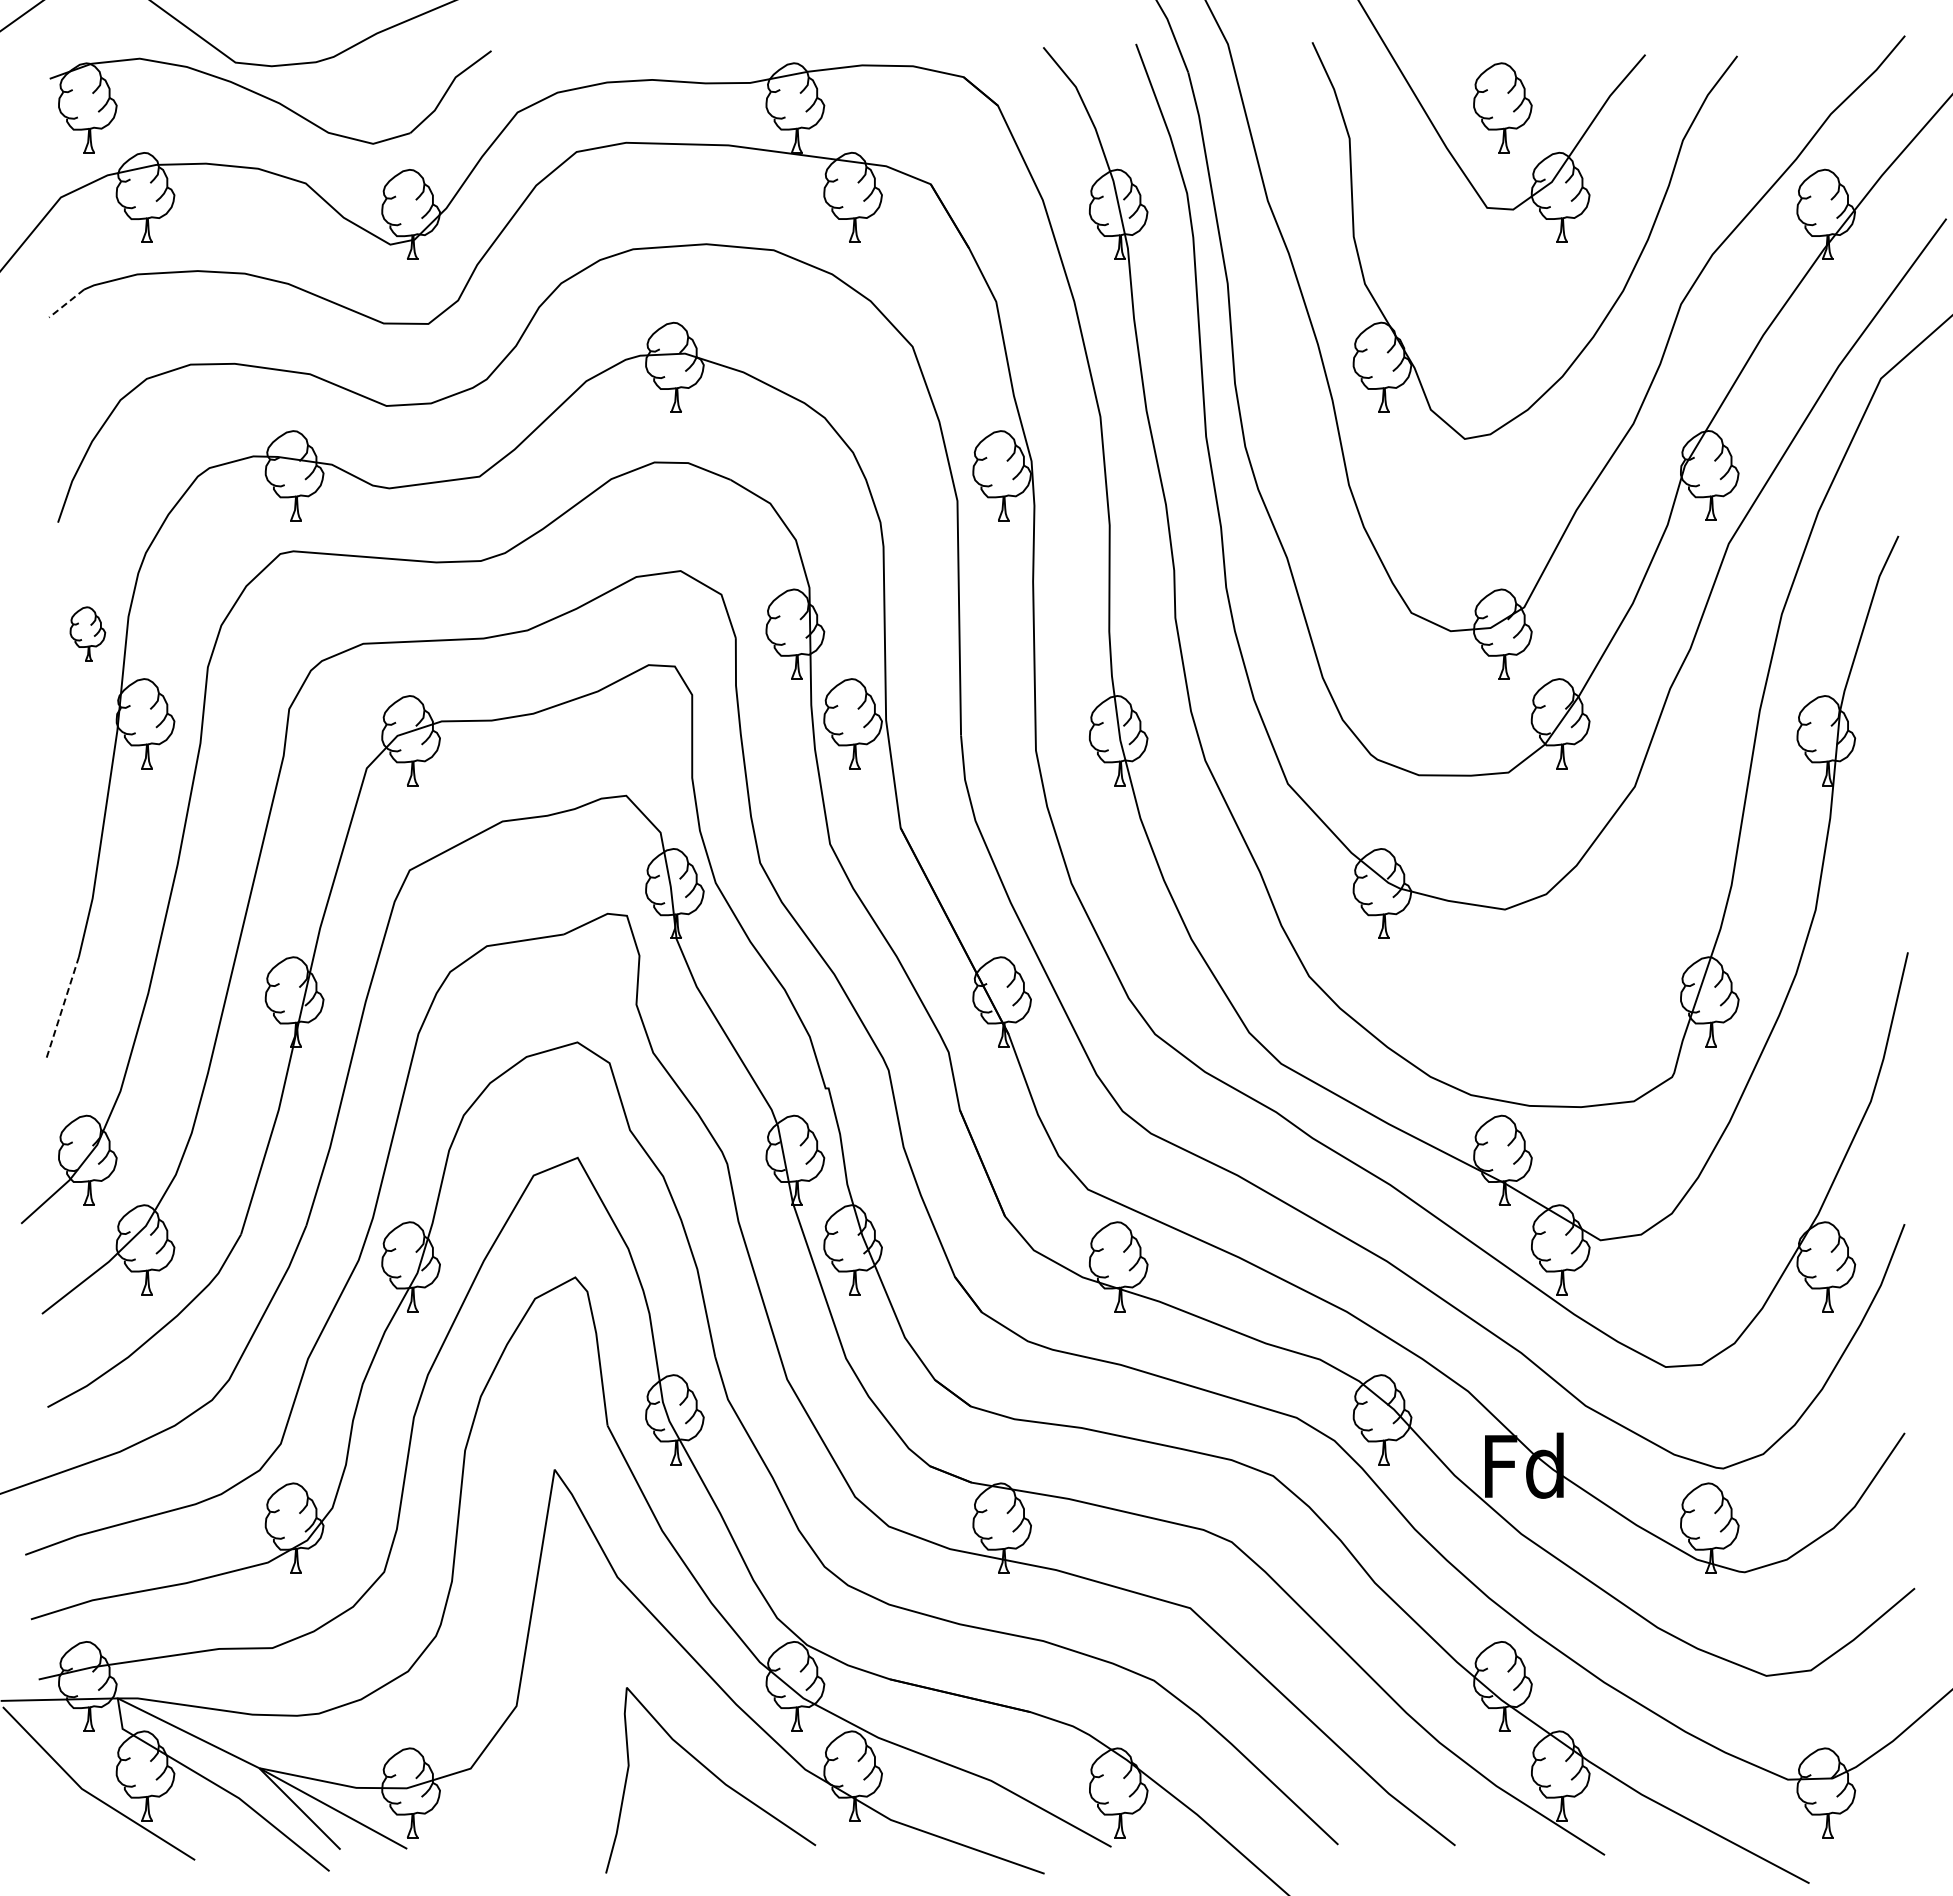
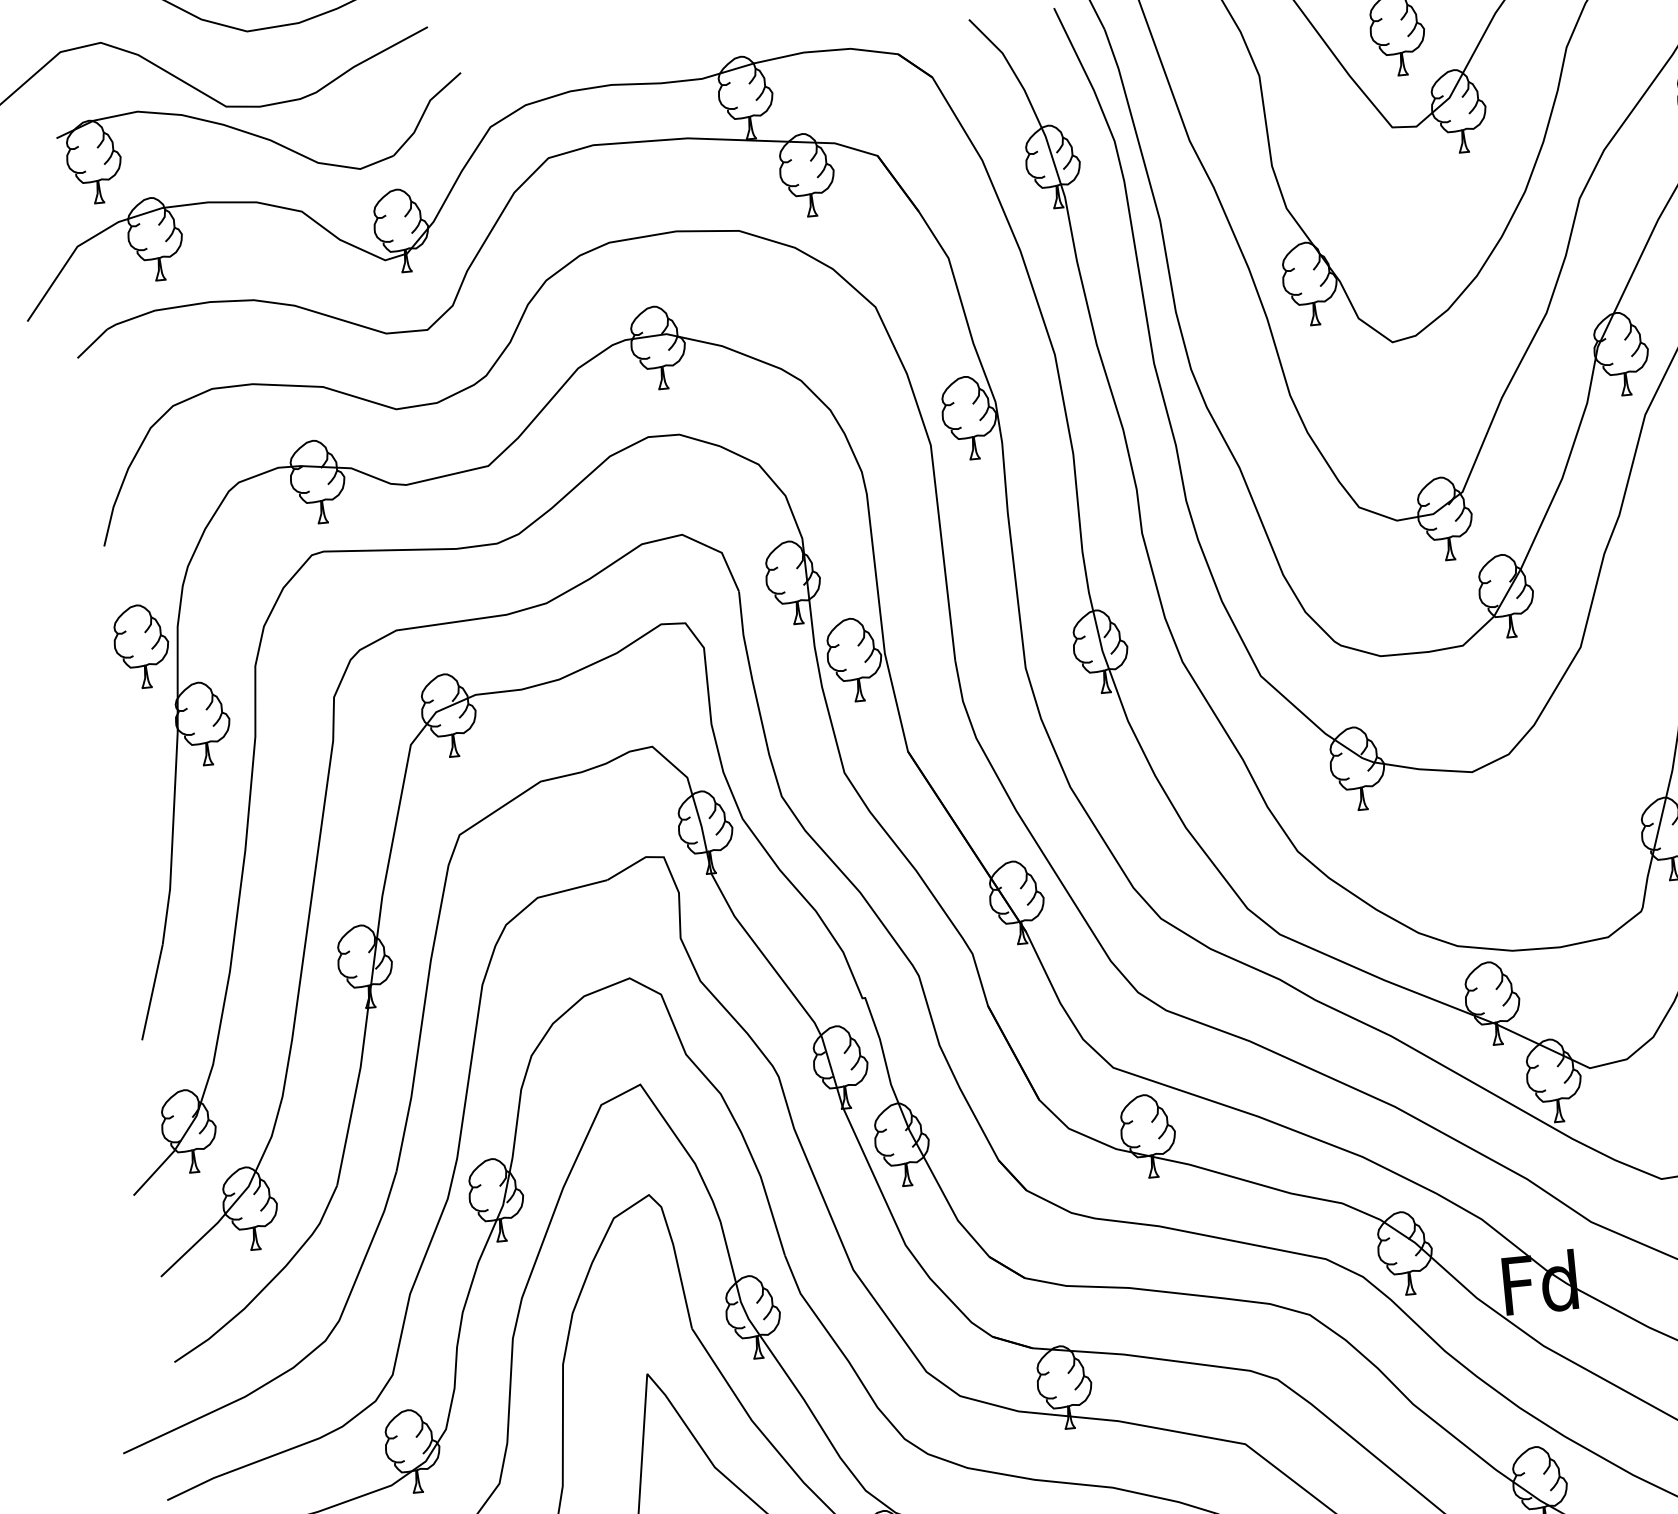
line: (66, 303) -> (92, 343), dashed -> solid
part: (87, 633) -> (141, 645), size x1.67
line: (62, 1007) -> (152, 992), dashed -> solid

